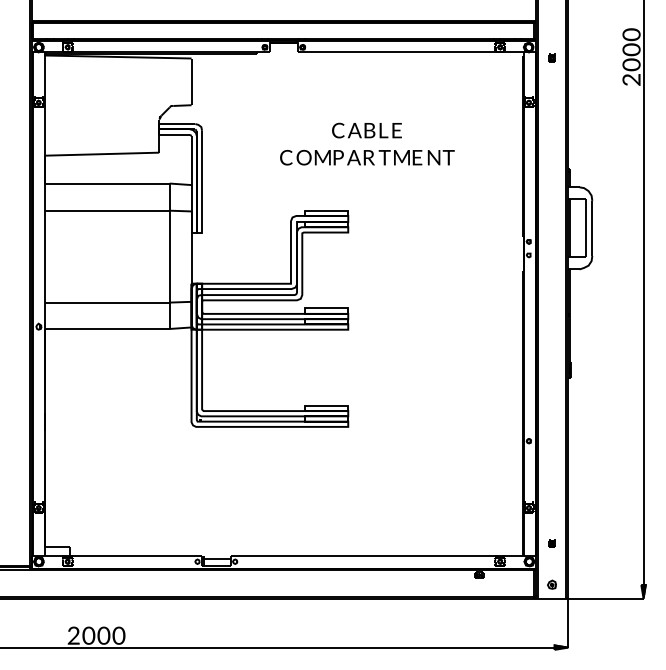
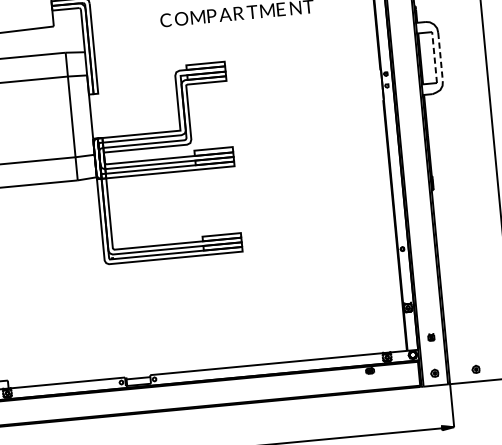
line: (585, 228) -> (434, 57), solid -> dashed
line: (592, 228) -> (440, 57), solid -> dashed
part: (598, 584) -> (475, 369), added

